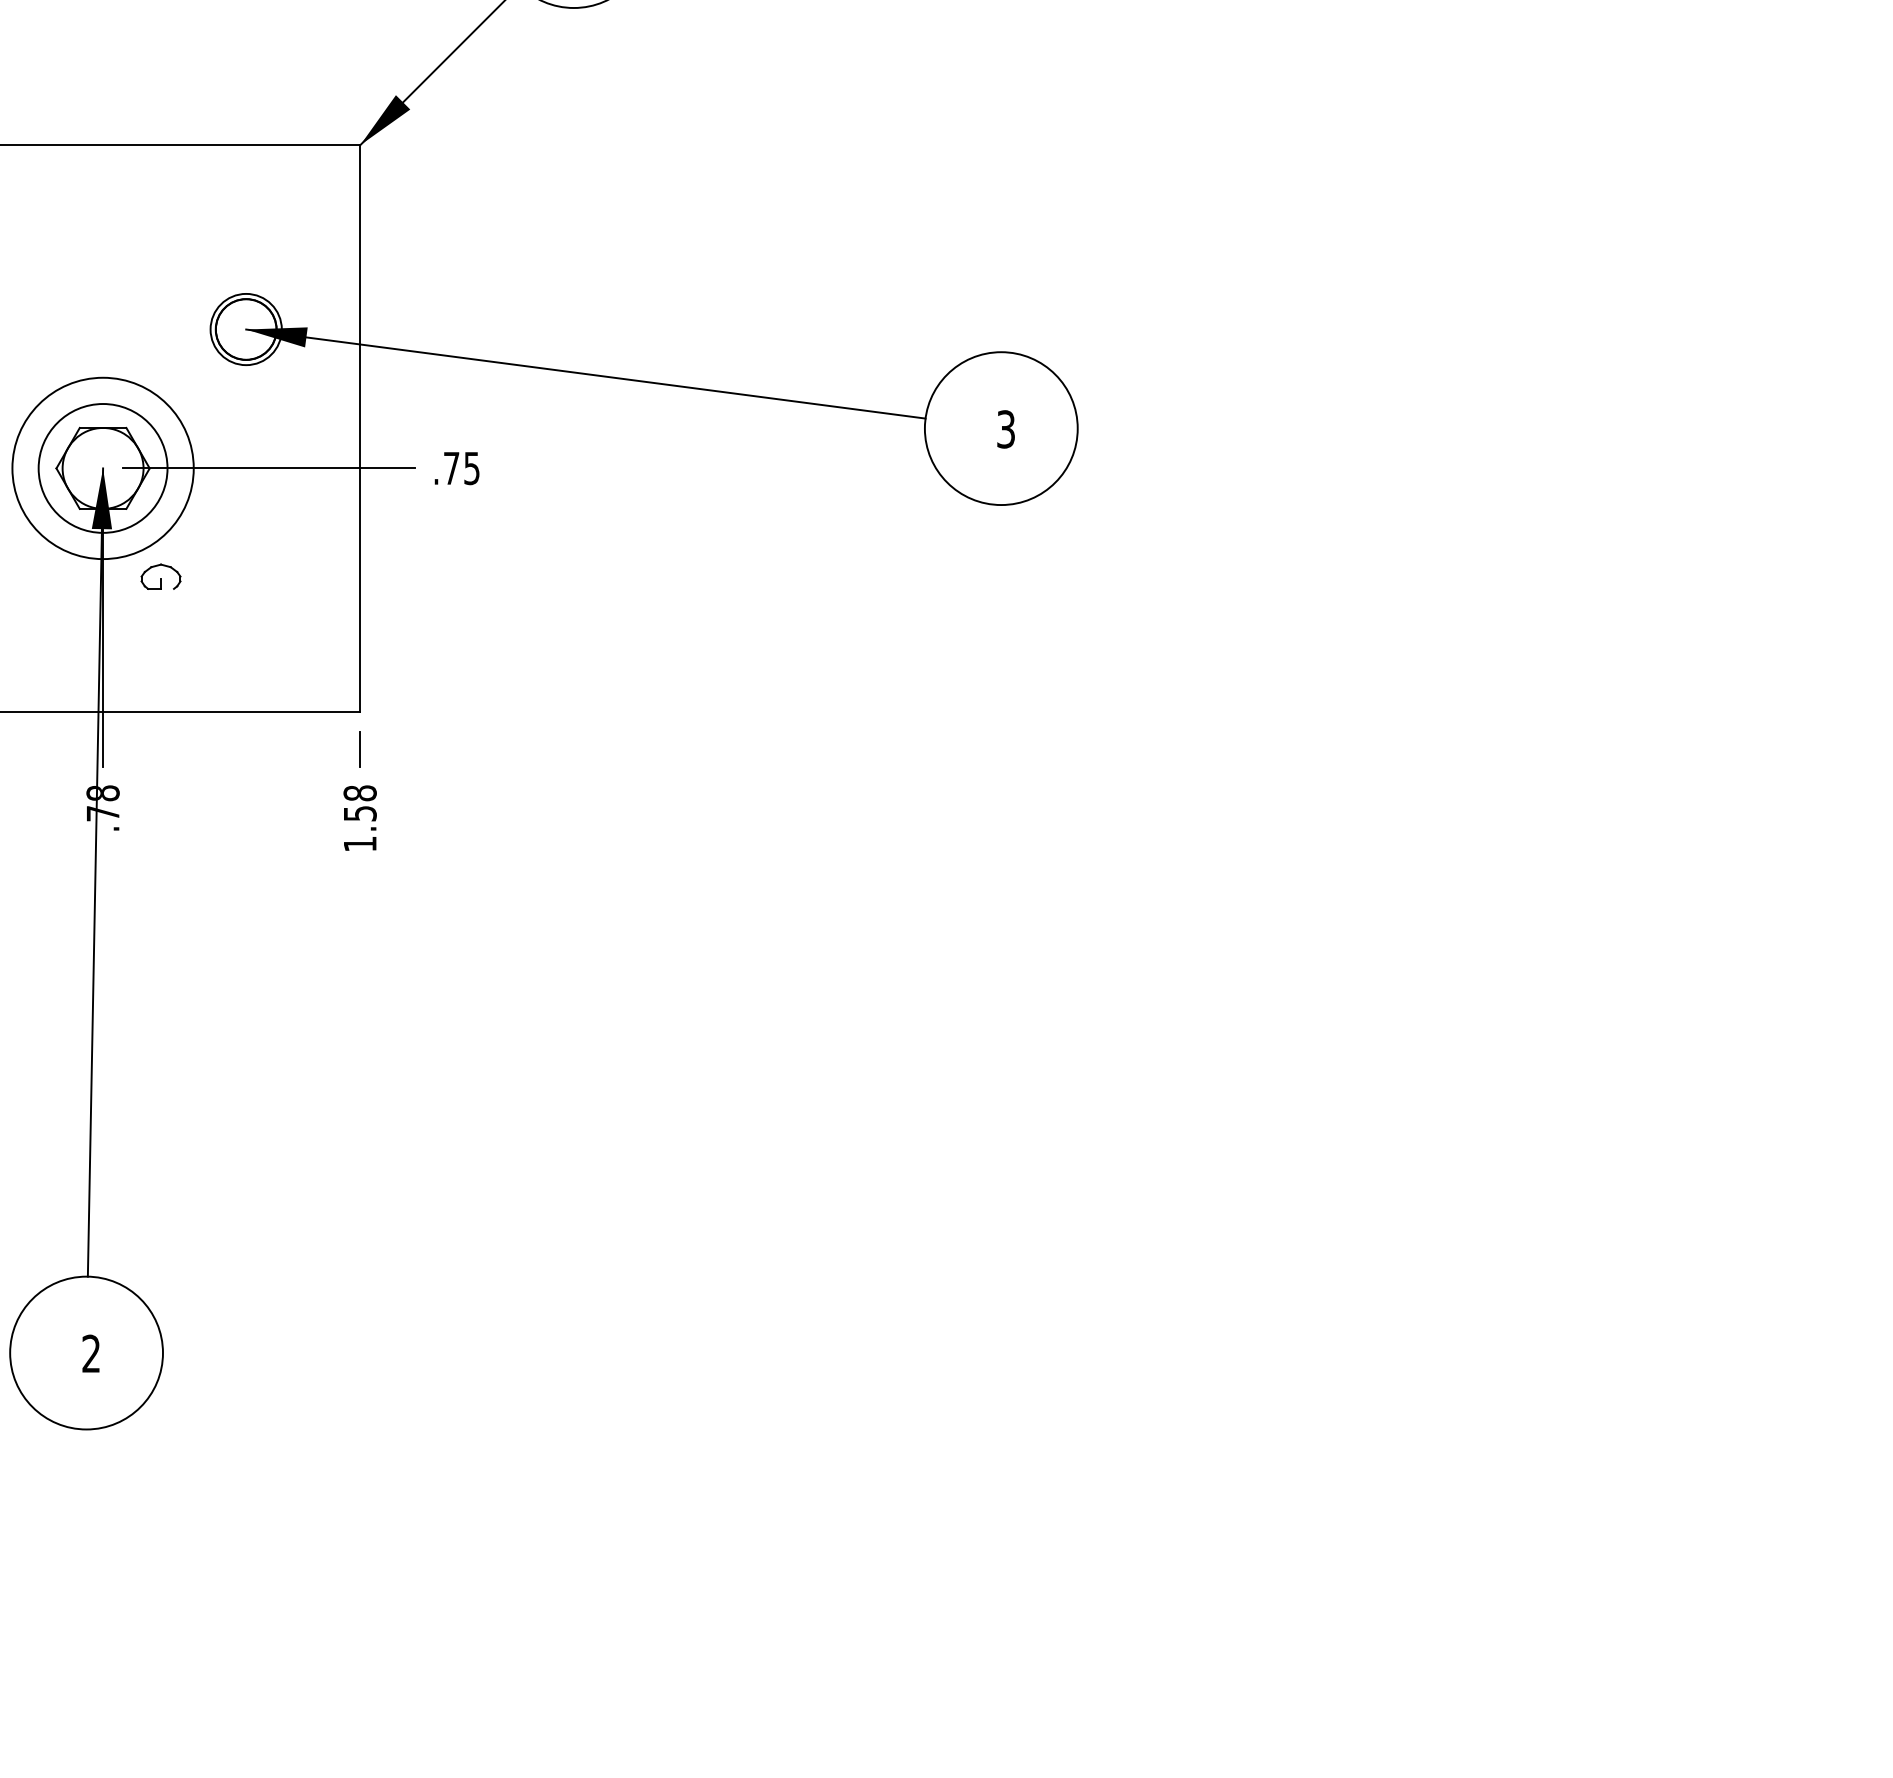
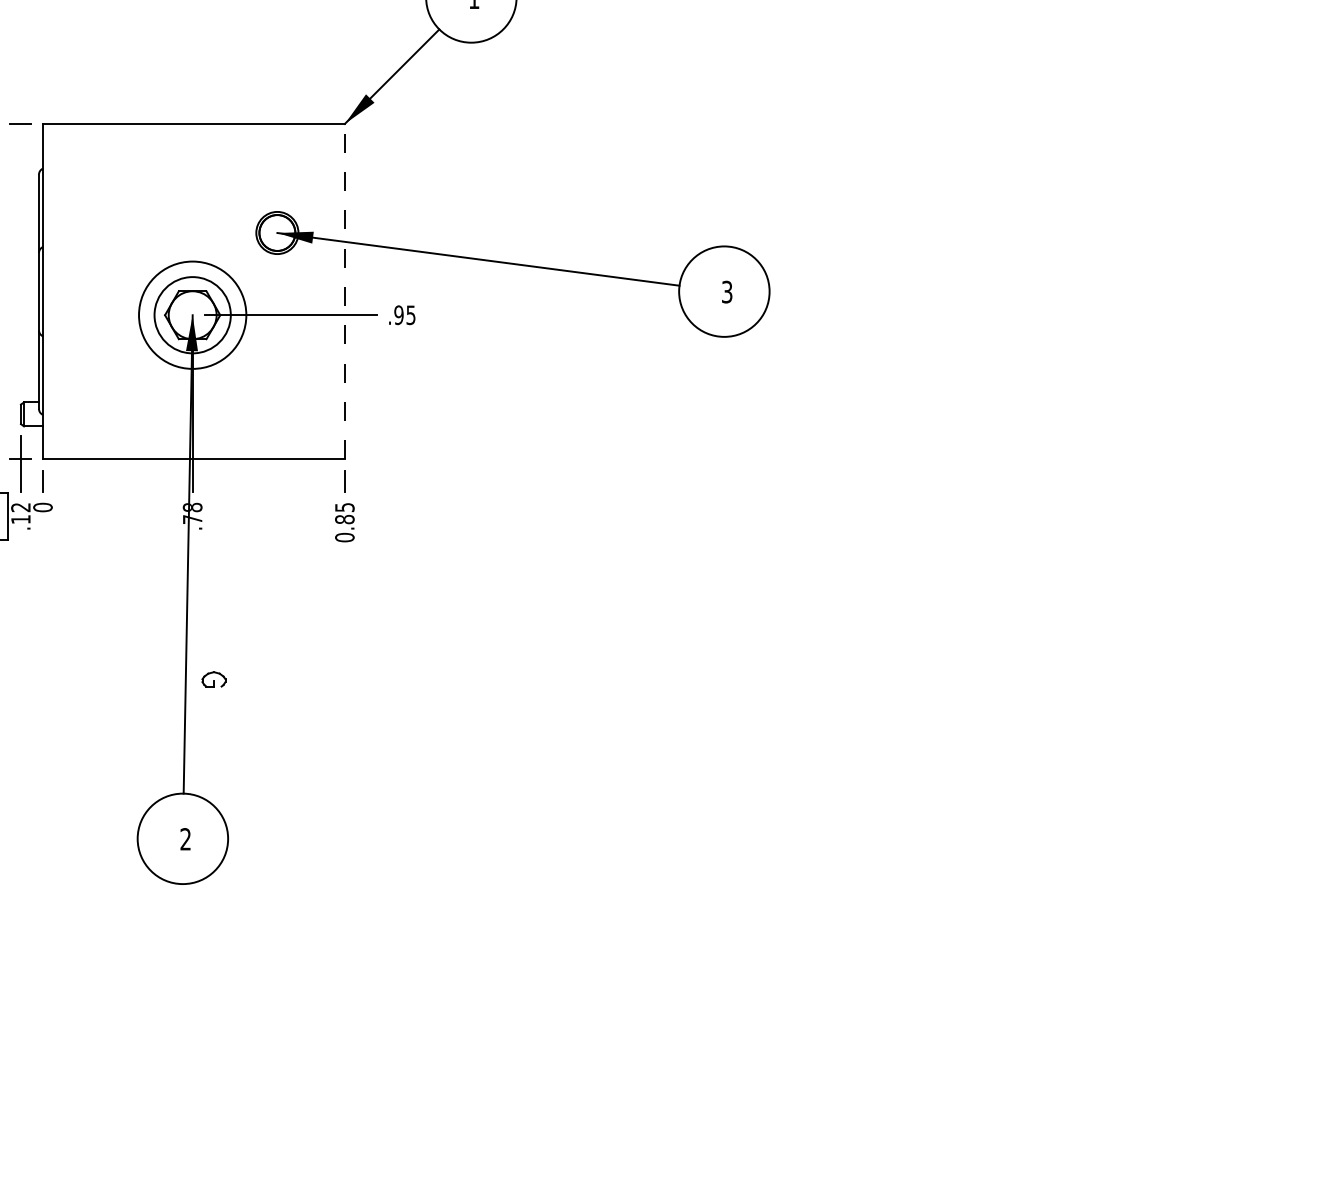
line: (359, 428) -> (344, 291), solid -> dashed
text: (450, 468) -> (398, 315), .75 -> .95
part: (160, 577) -> (213, 679), moved
text: (359, 818) -> (344, 522), 1.58 -> 0.85

